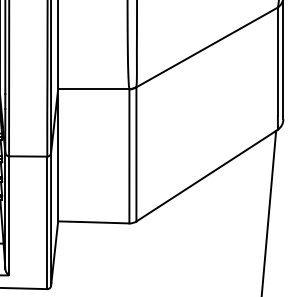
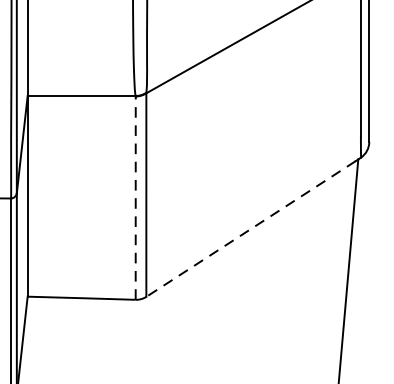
line: (129, 155) -> (135, 196), solid -> dashed
line: (205, 177) -> (251, 230), solid -> dashed

